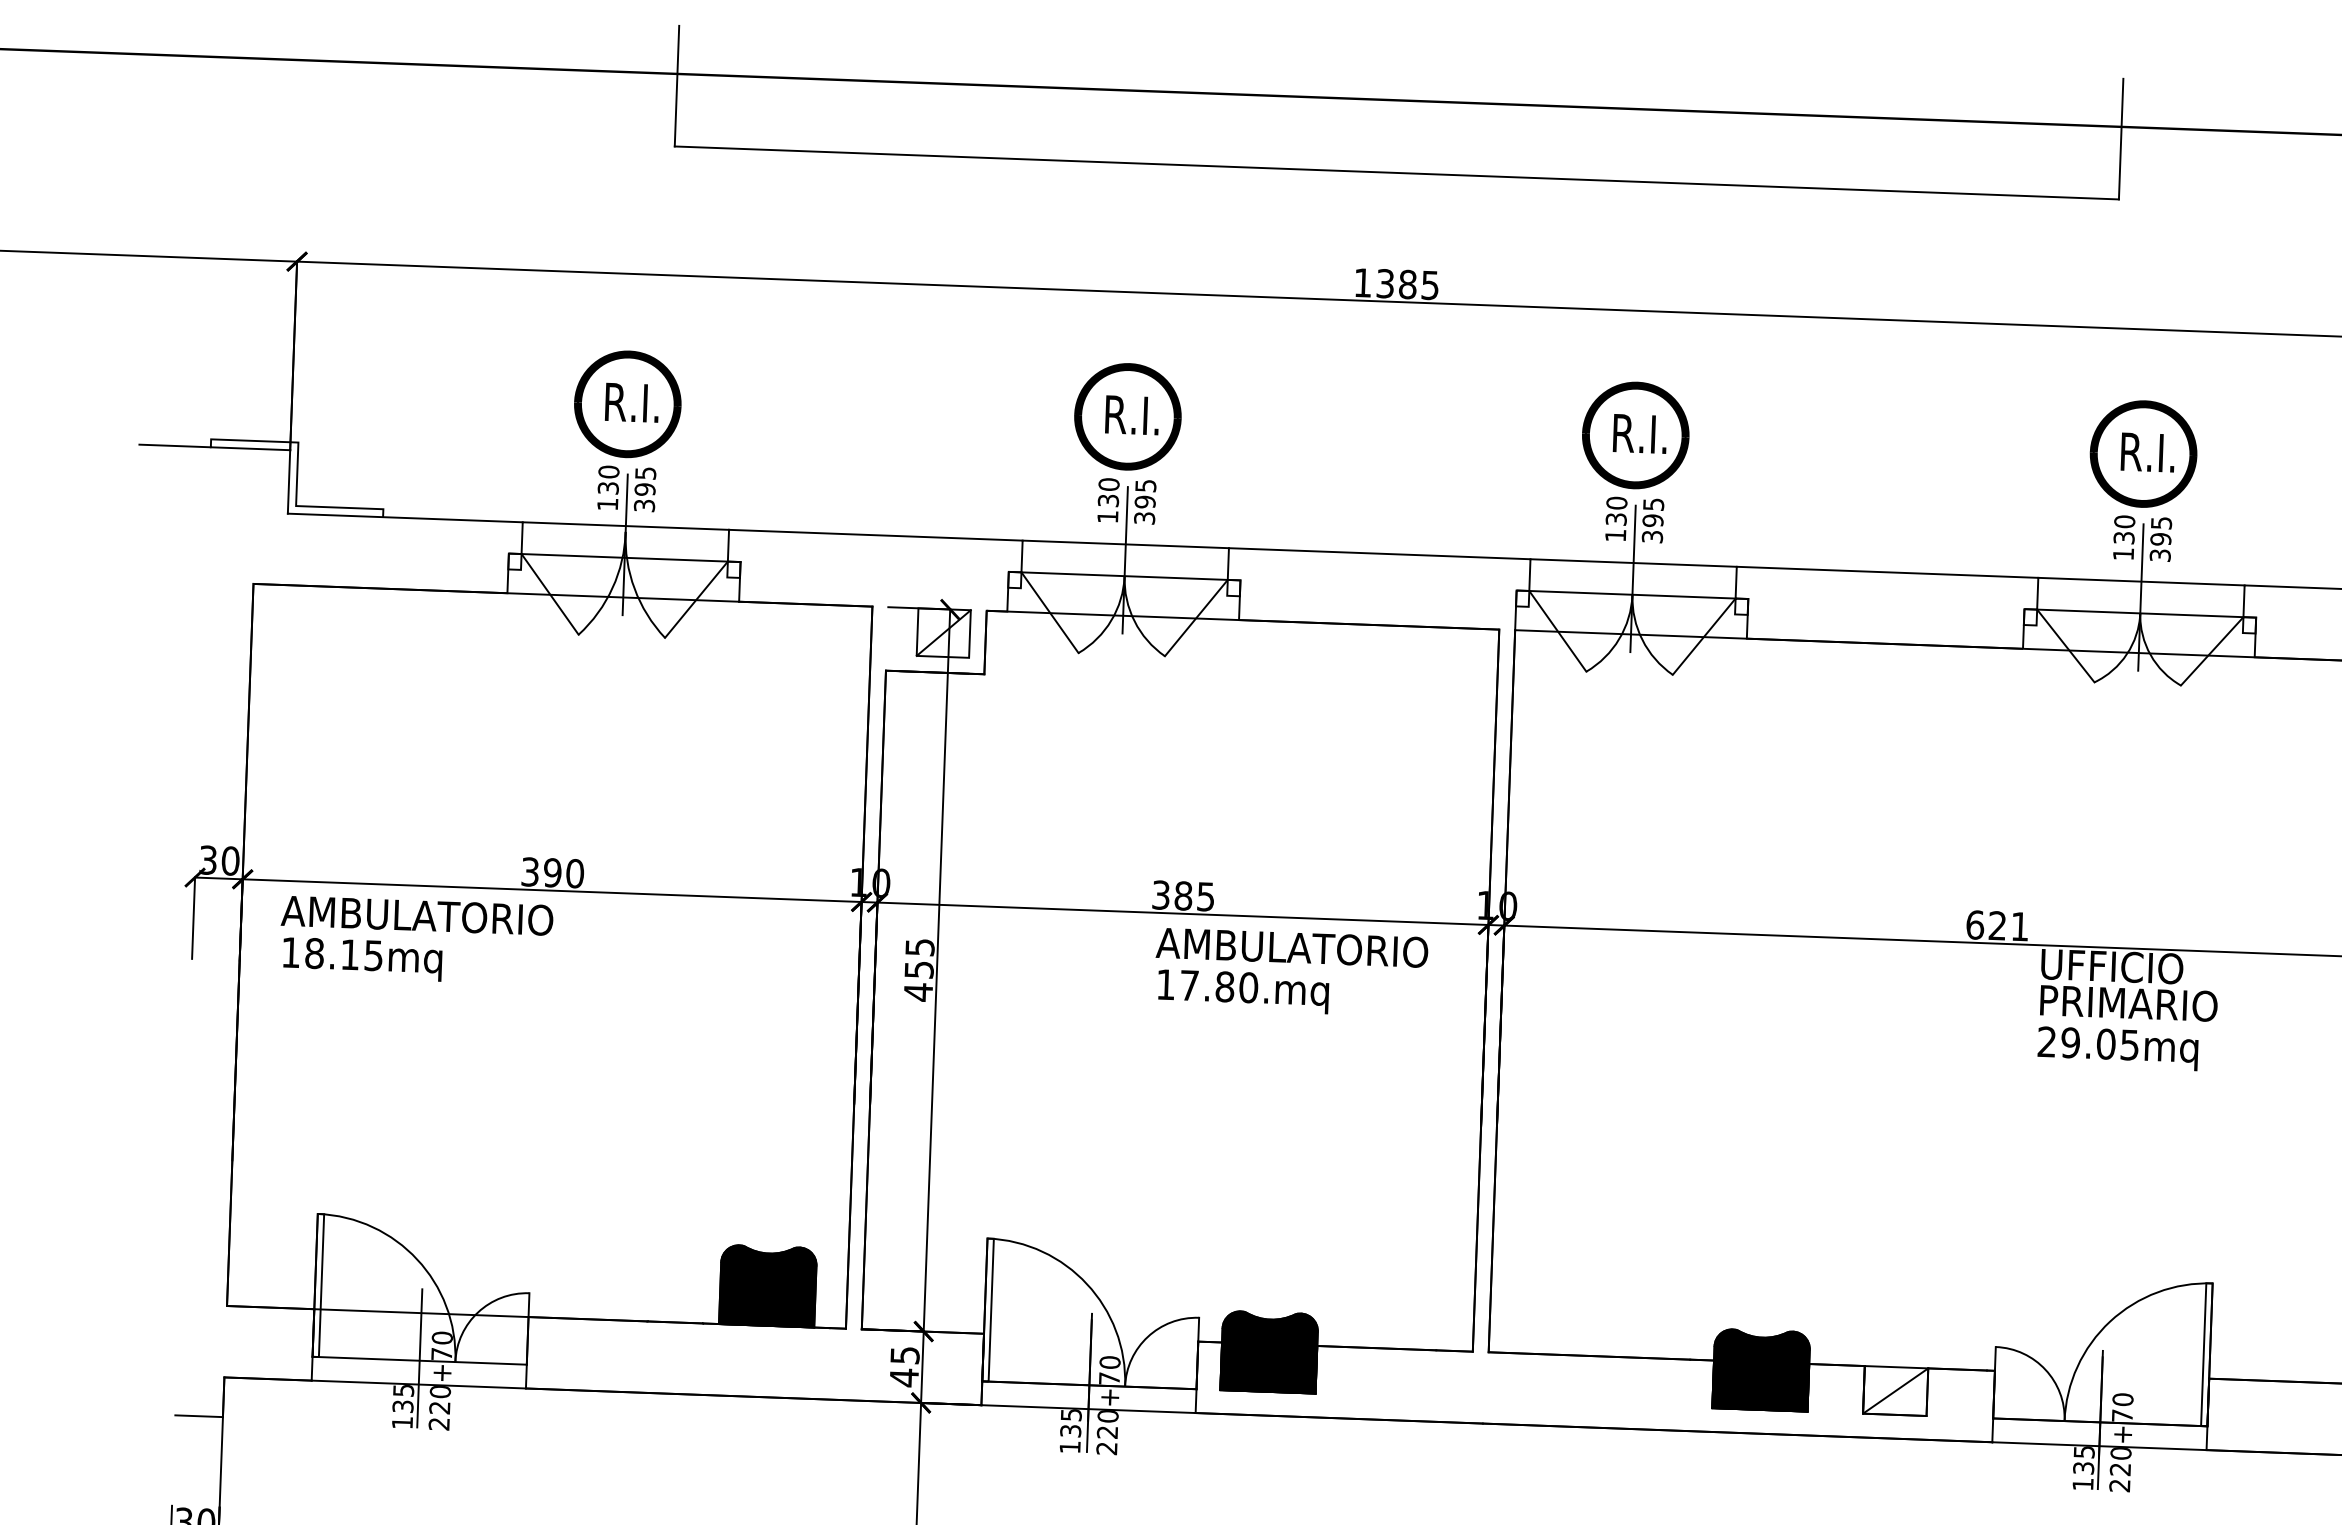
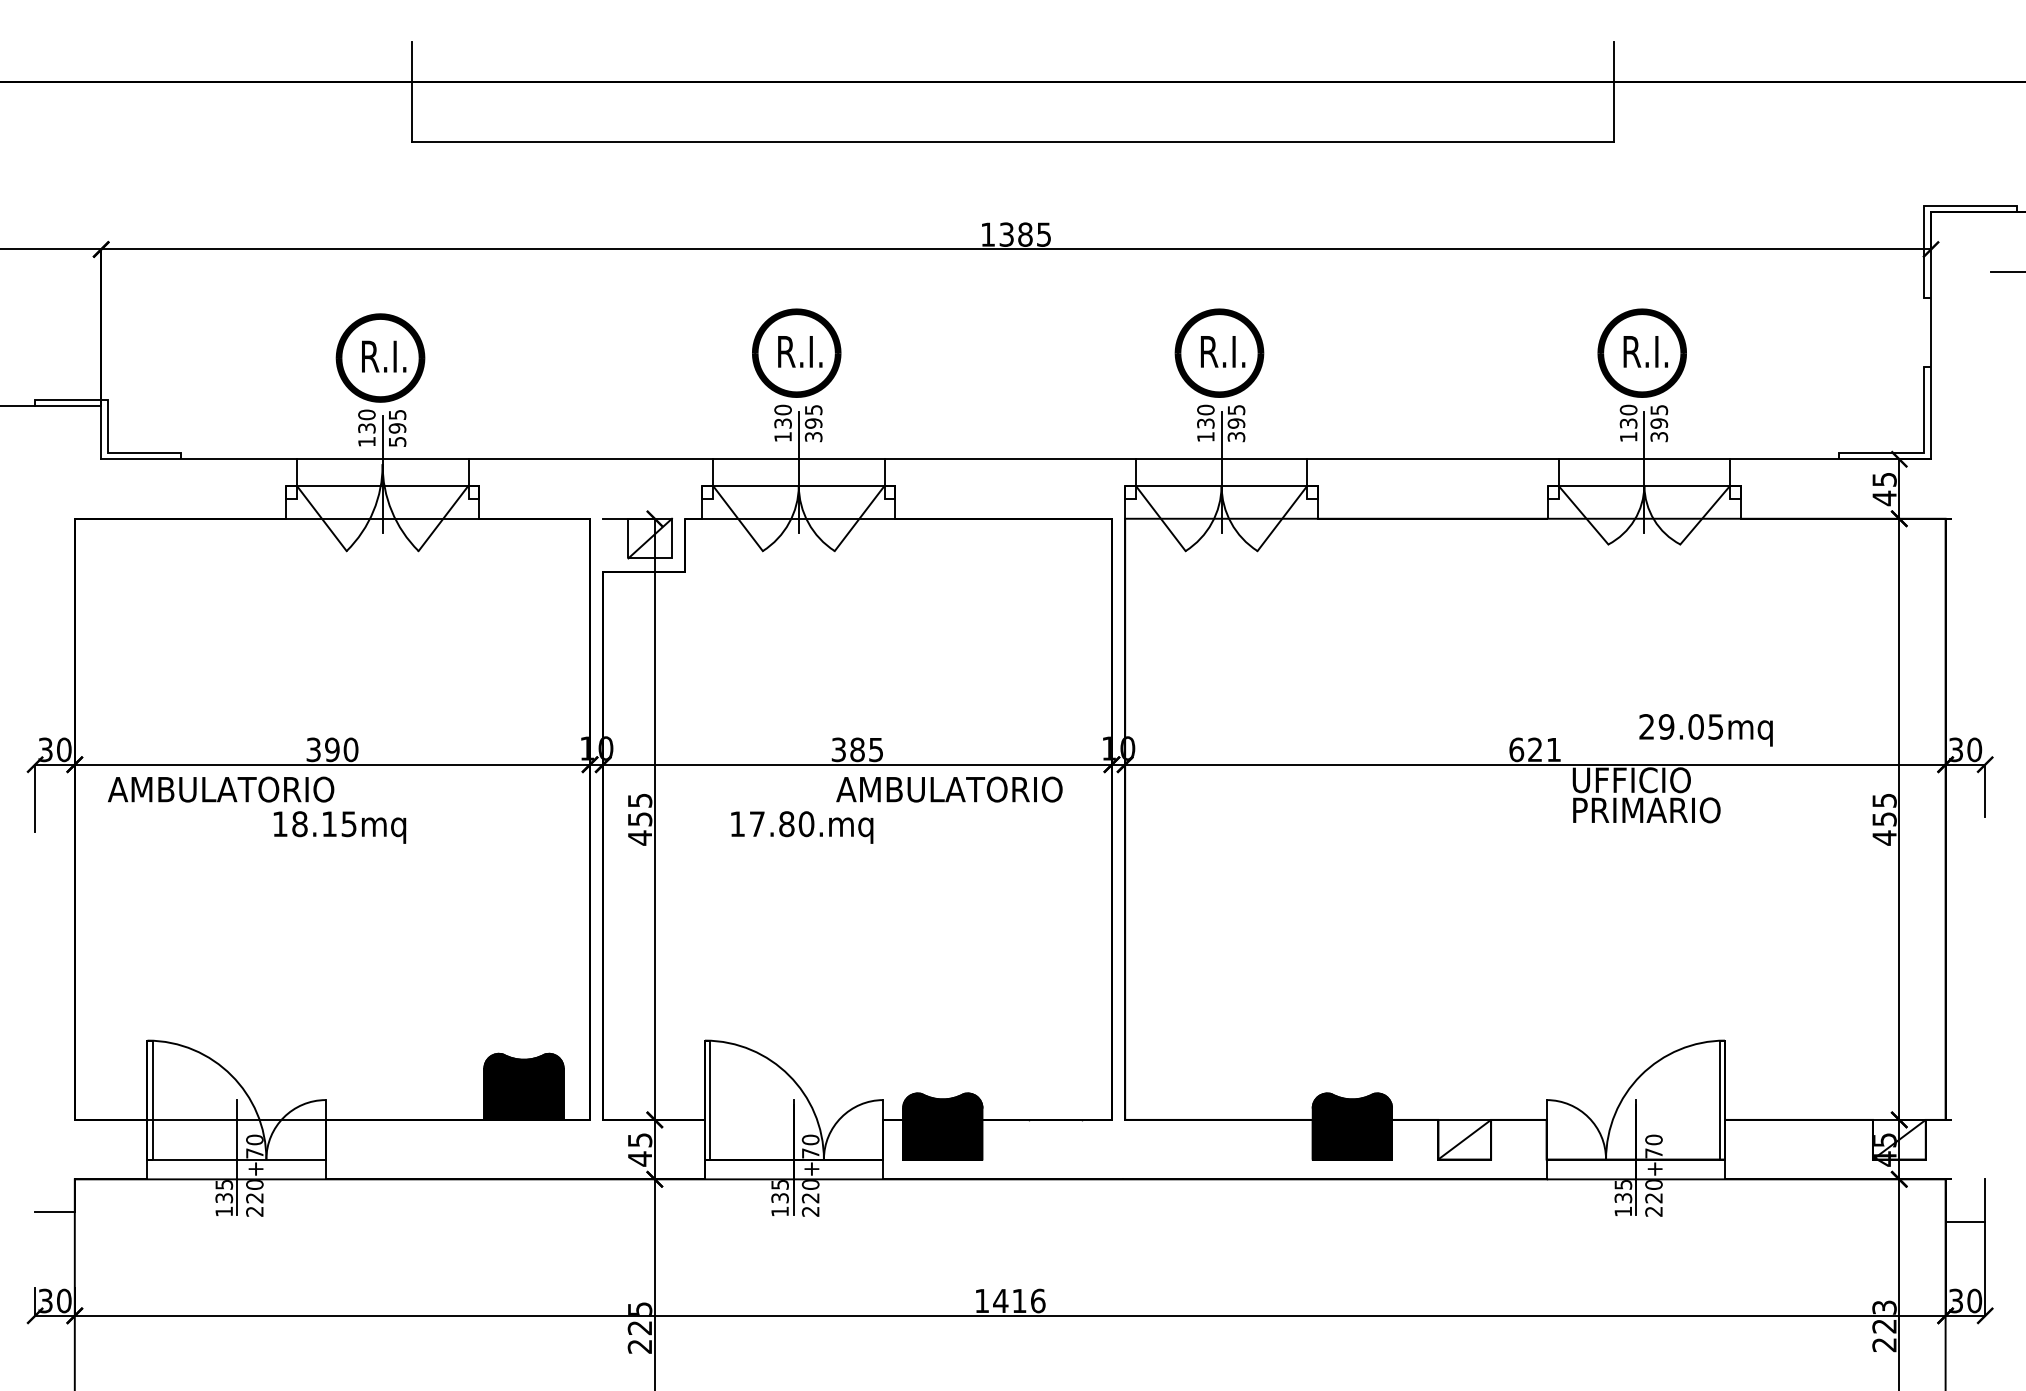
text: (643, 505) -> (396, 441), 395 -> 595
text: (362, 959) -> (339, 827), moved
text: (1243, 991) -> (802, 827), moved
text: (2117, 1048) -> (1705, 730), moved

